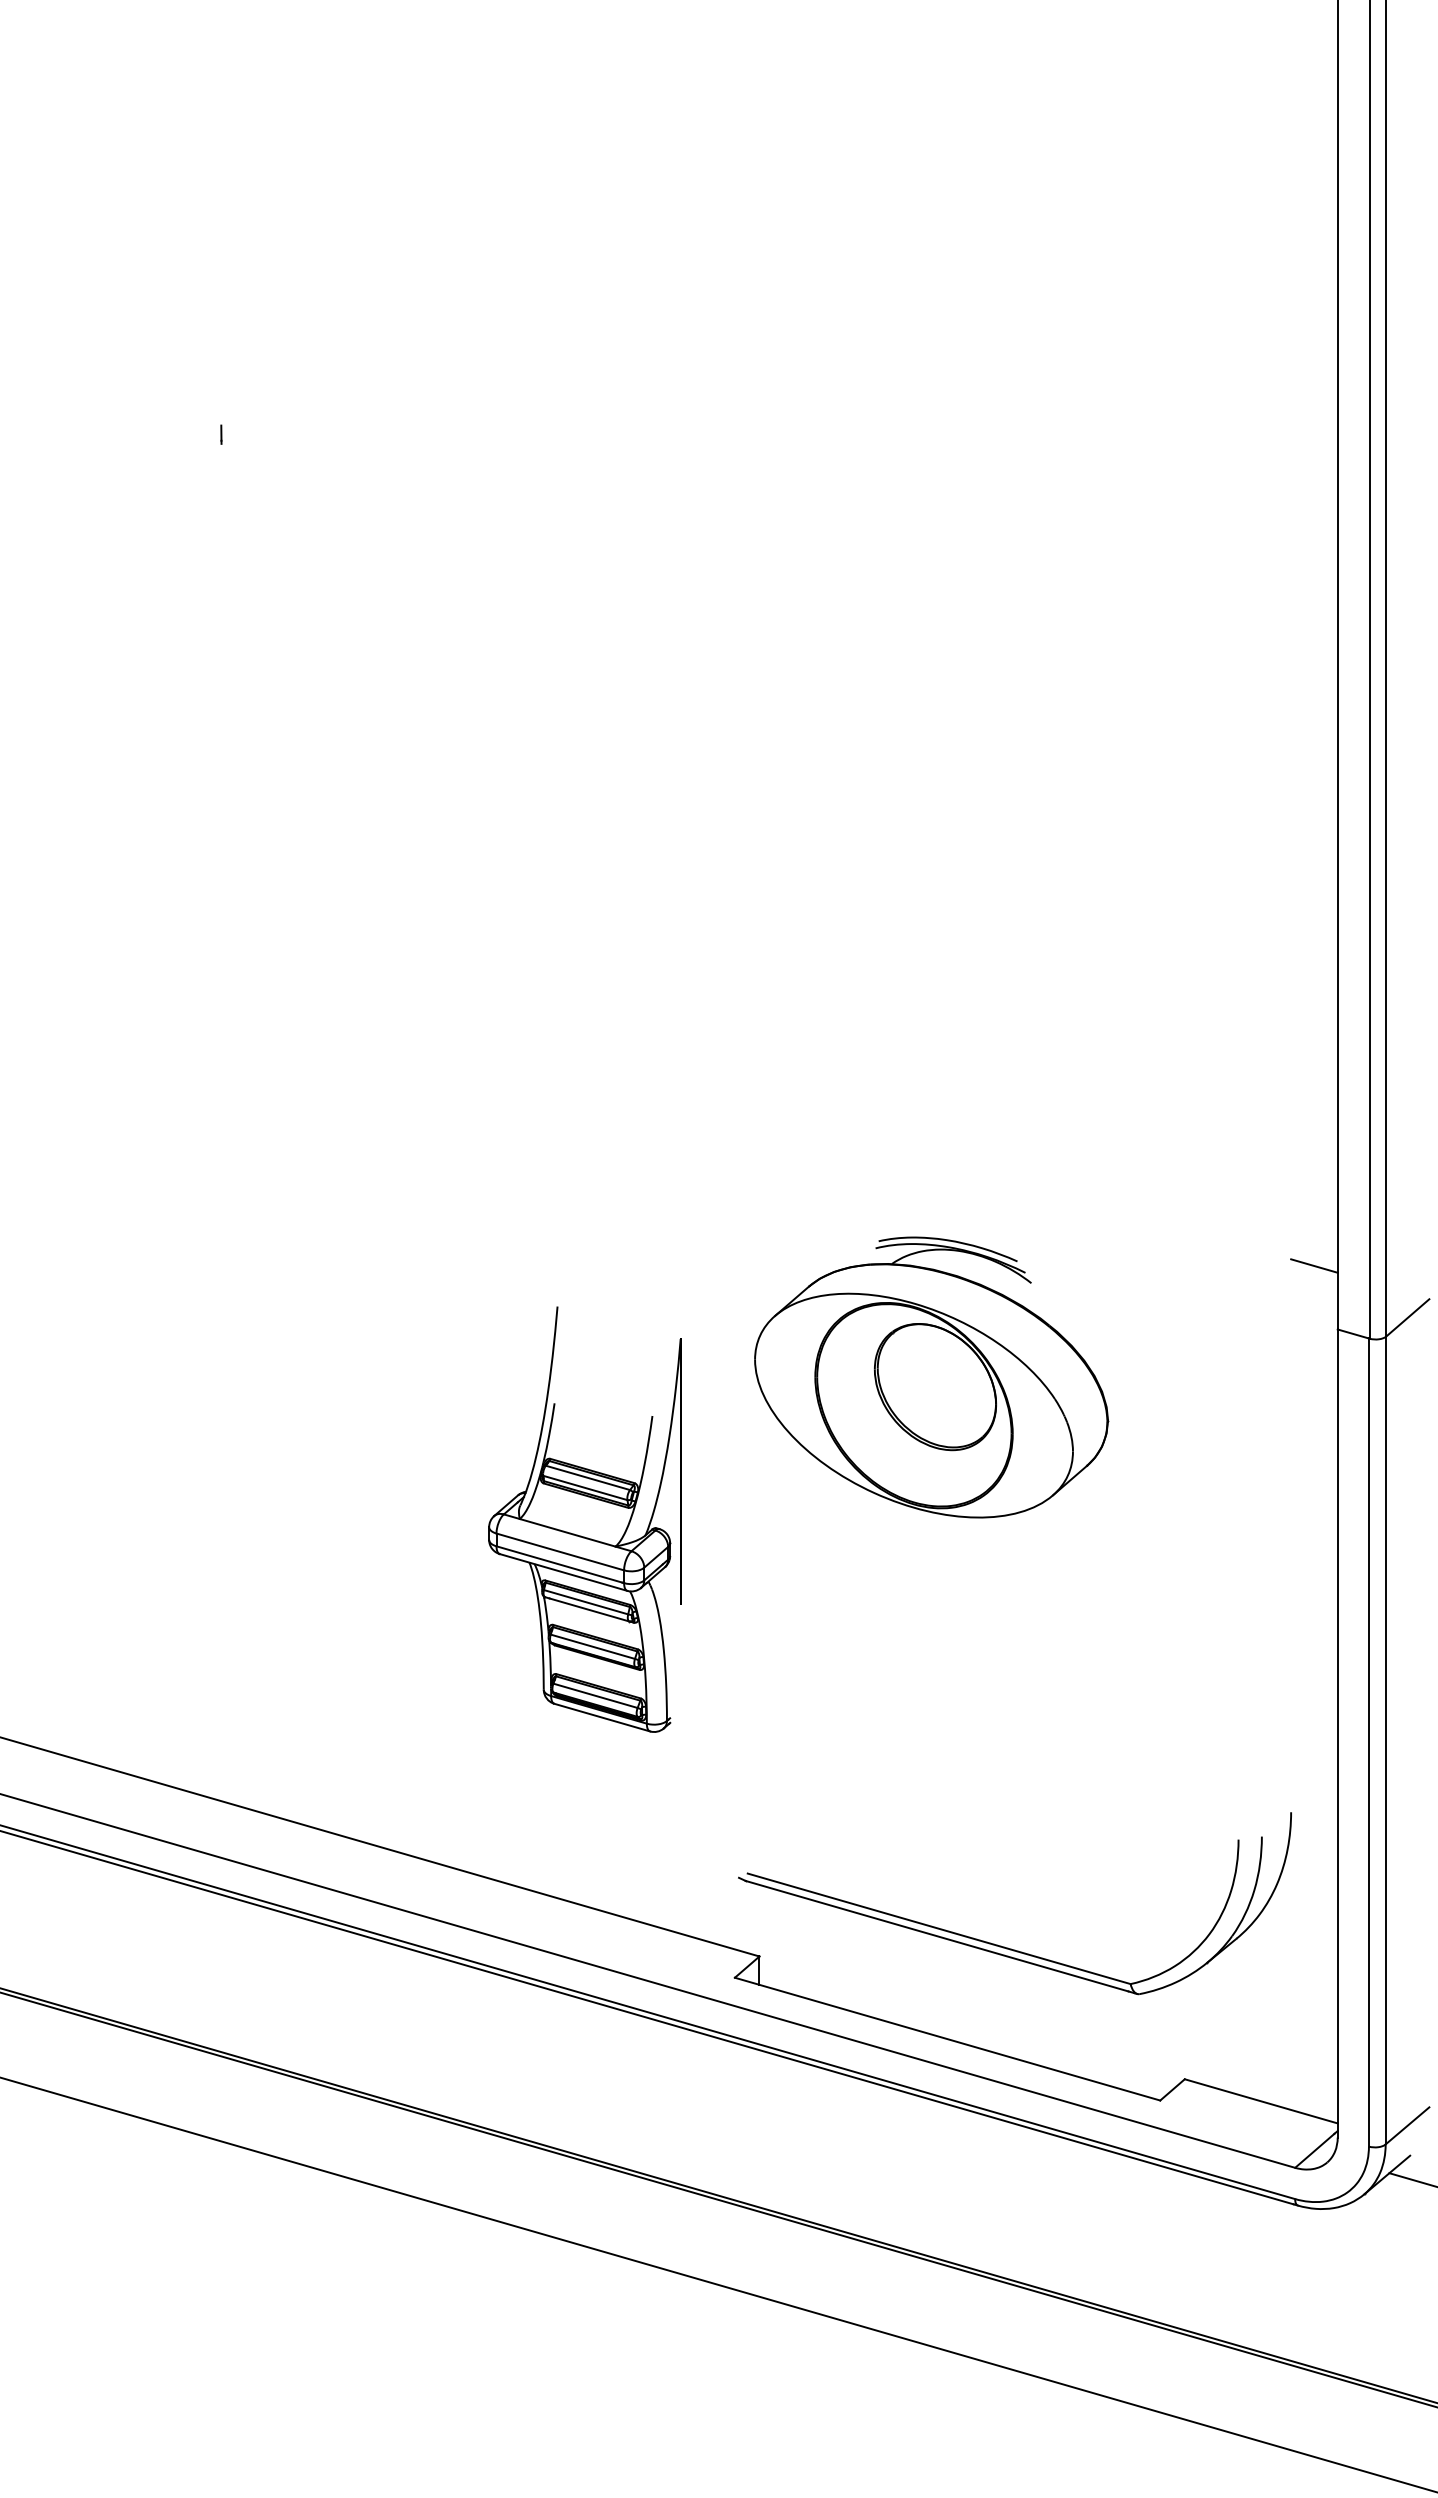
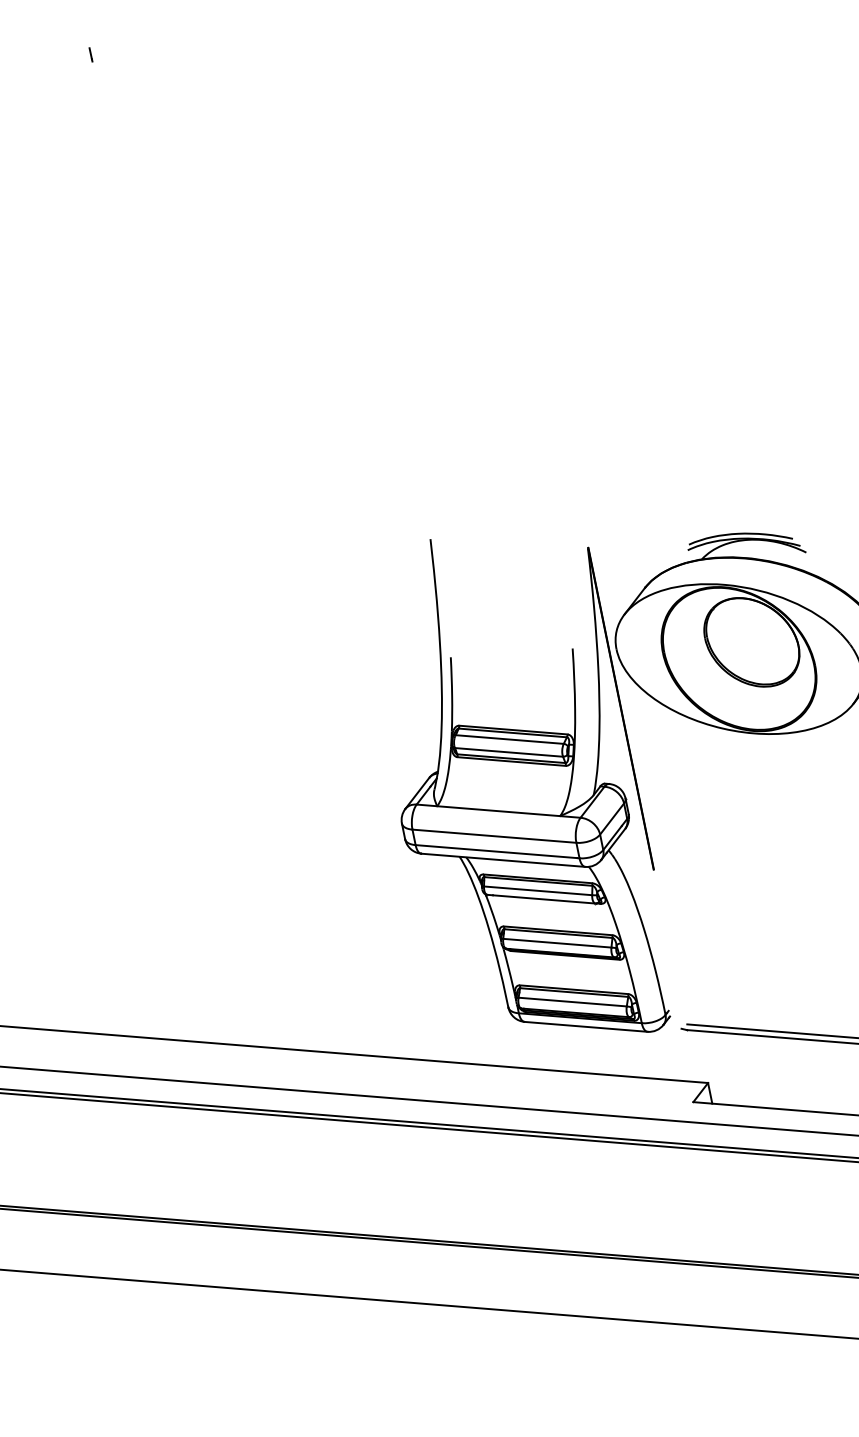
part: (584, 1519) -> (515, 790), size x1.67

